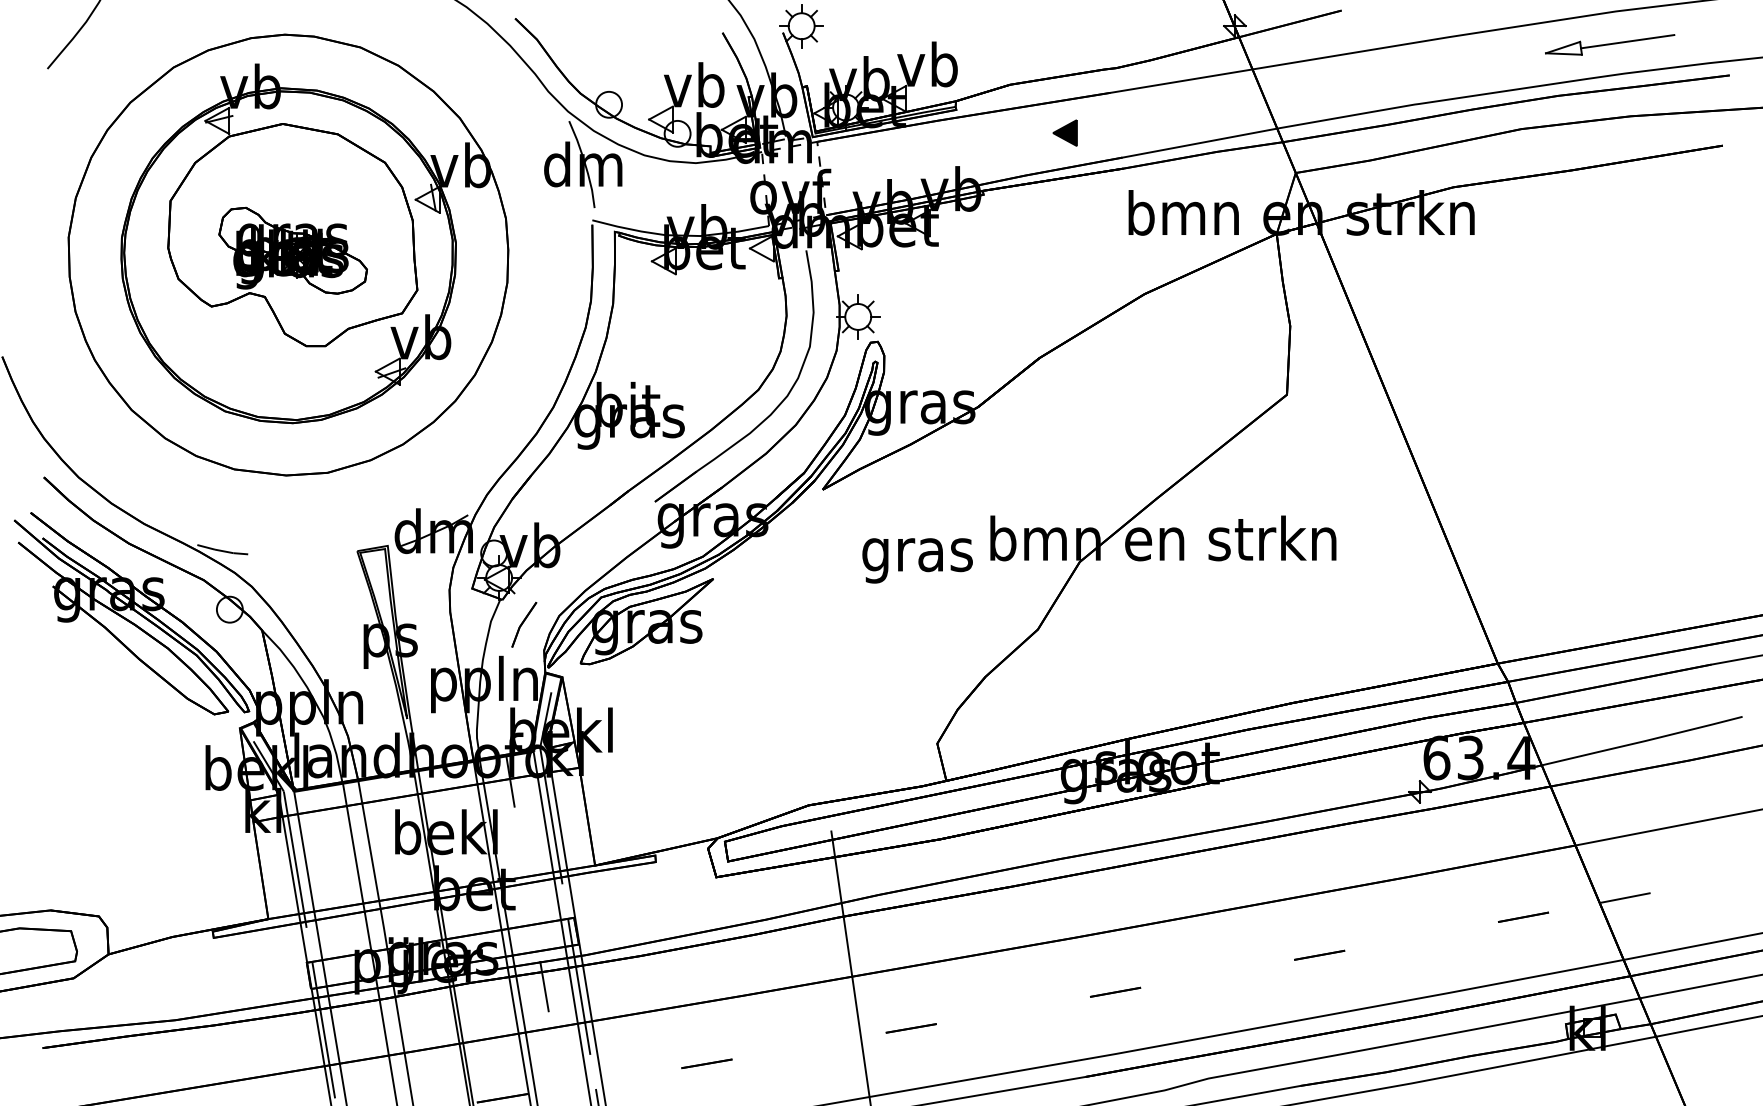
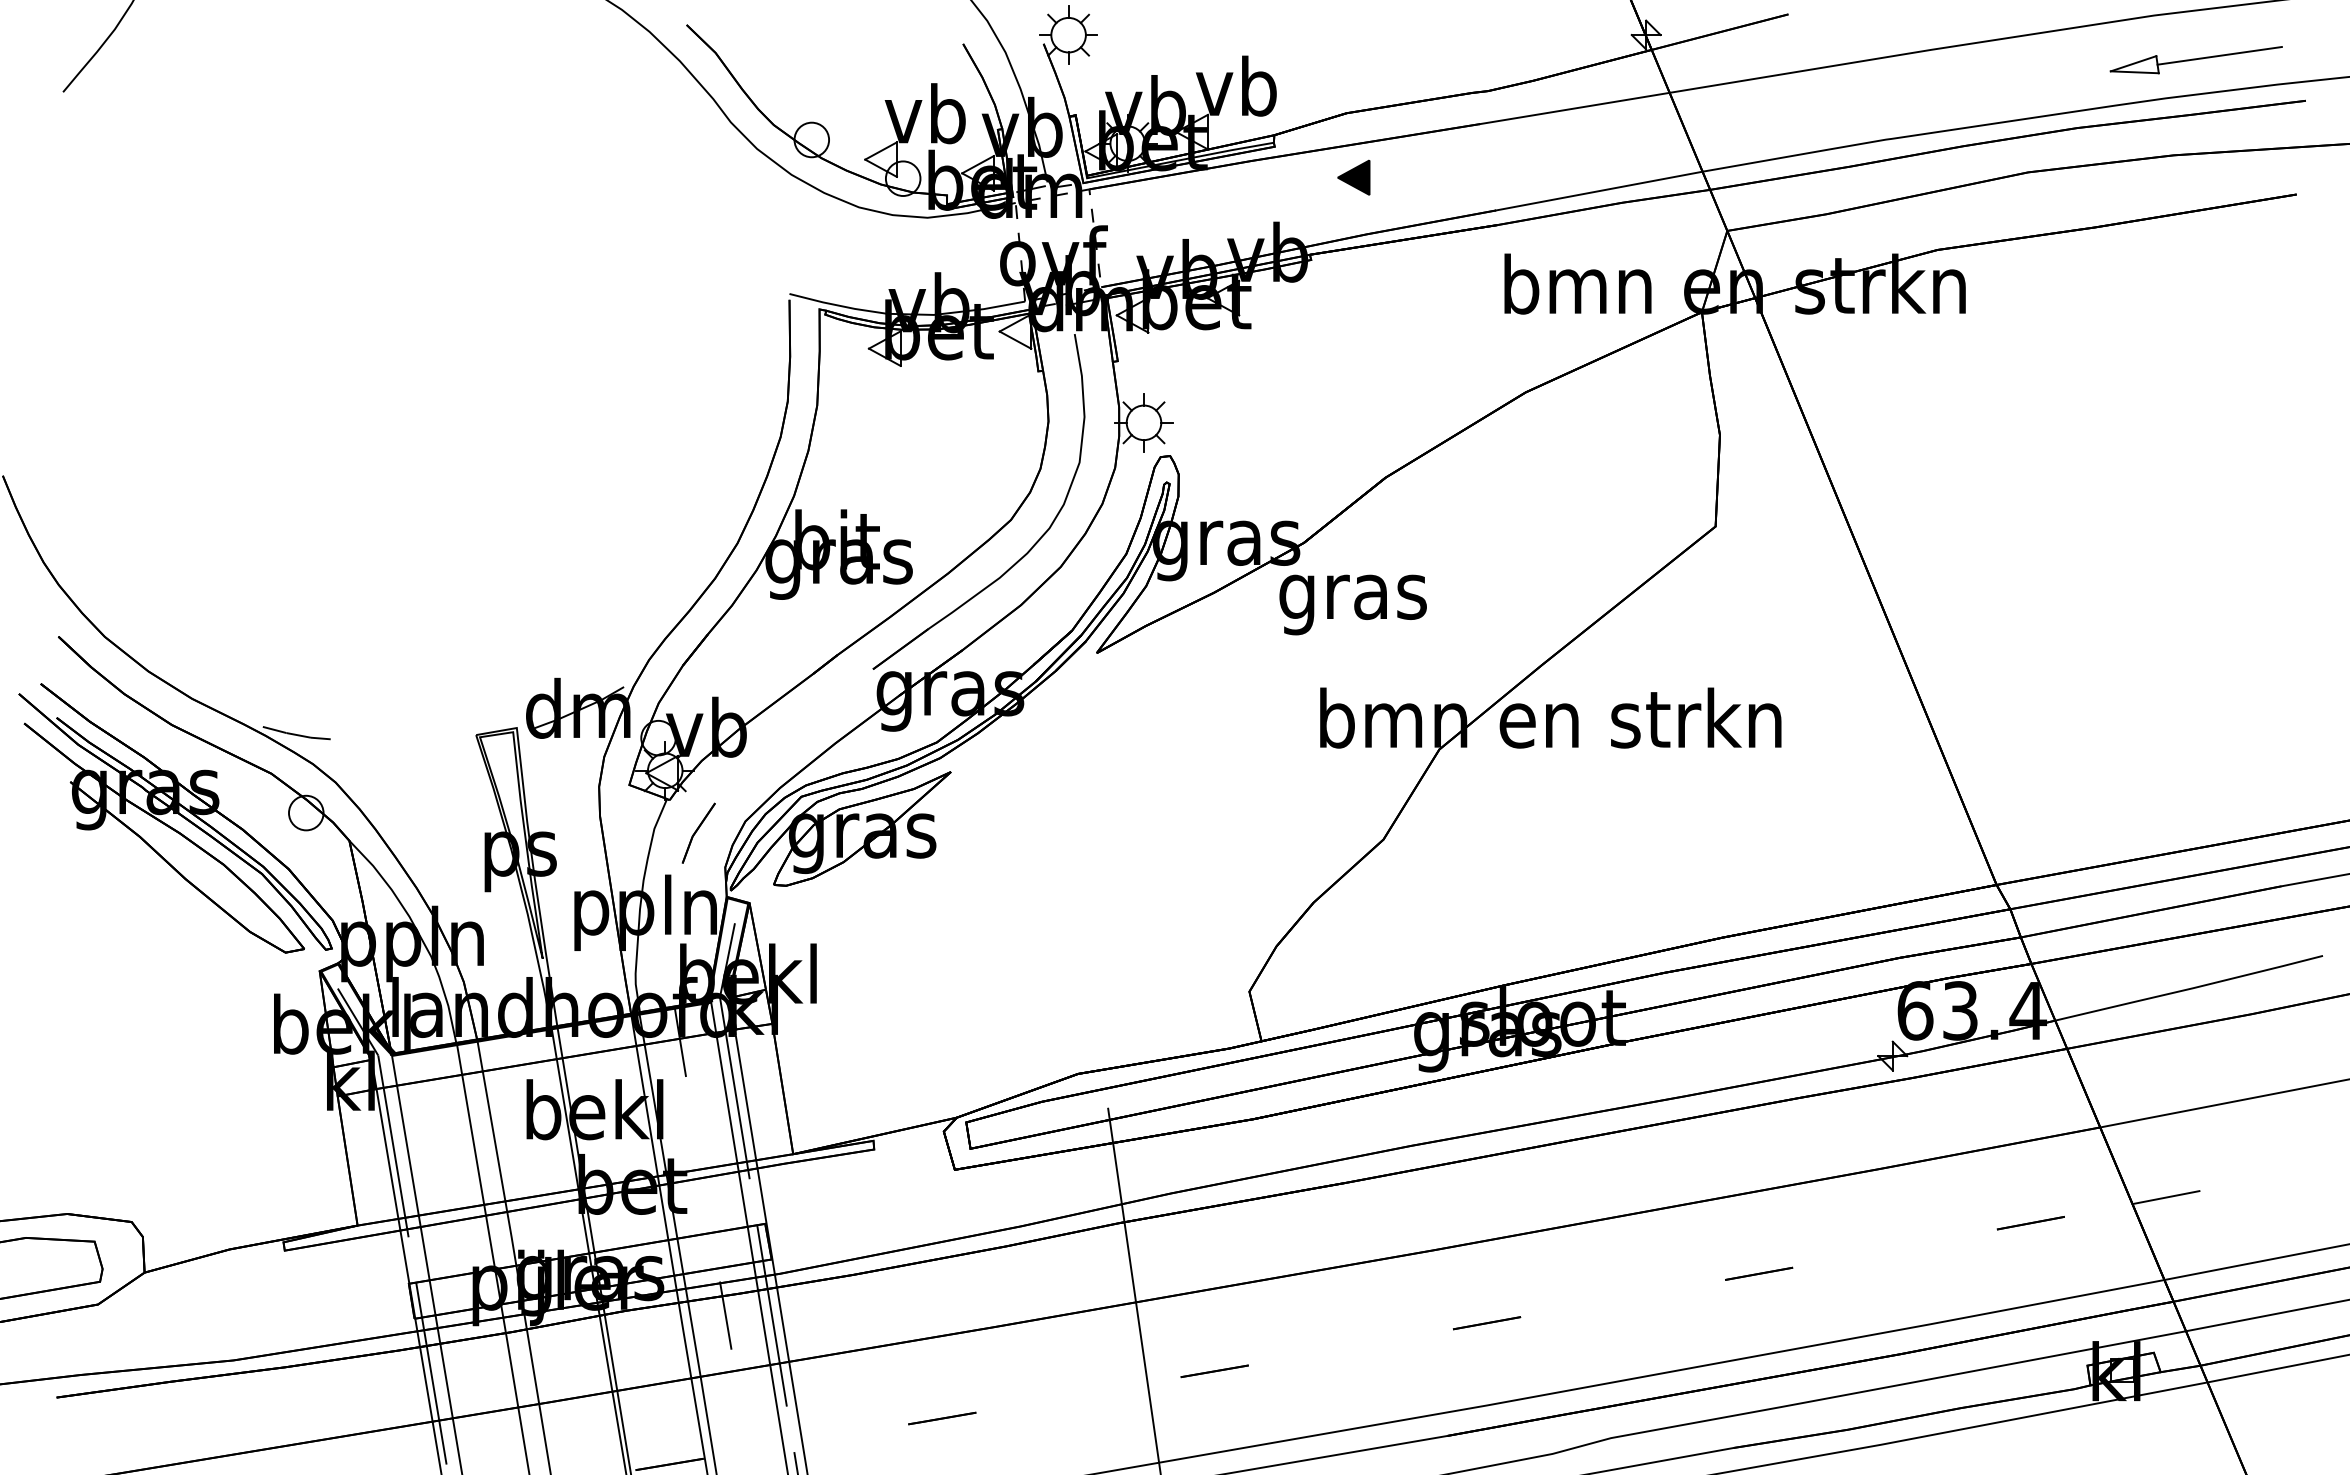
part: (1609, 45) -> (2195, 60), moved
part: (1064, 132) -> (1353, 177), moved
part: (583, 164) -> (777, 219), removed
part: (288, 255) -> (384, 340), removed
text: (917, 560) -> (1352, 604), moved

